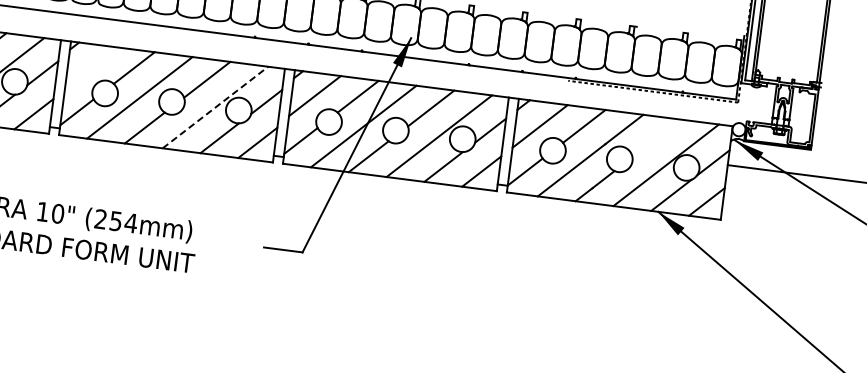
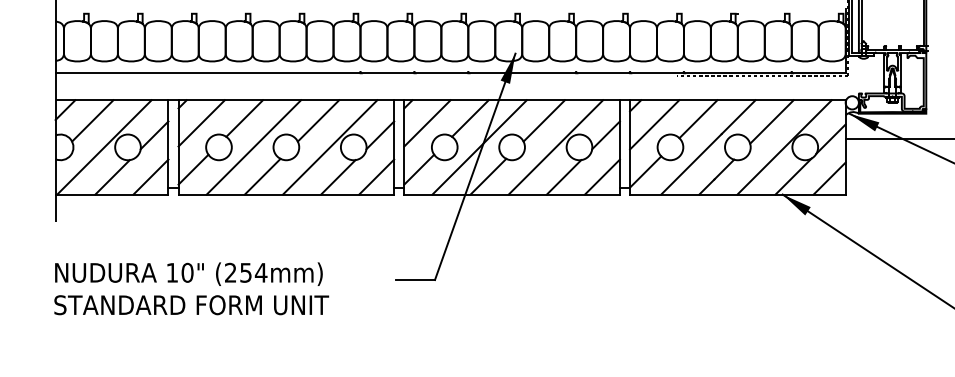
line: (90, 67) -> (201, 123), added
line: (215, 107) -> (330, 147), dashed -> solid
line: (656, 137) -> (771, 121), added

